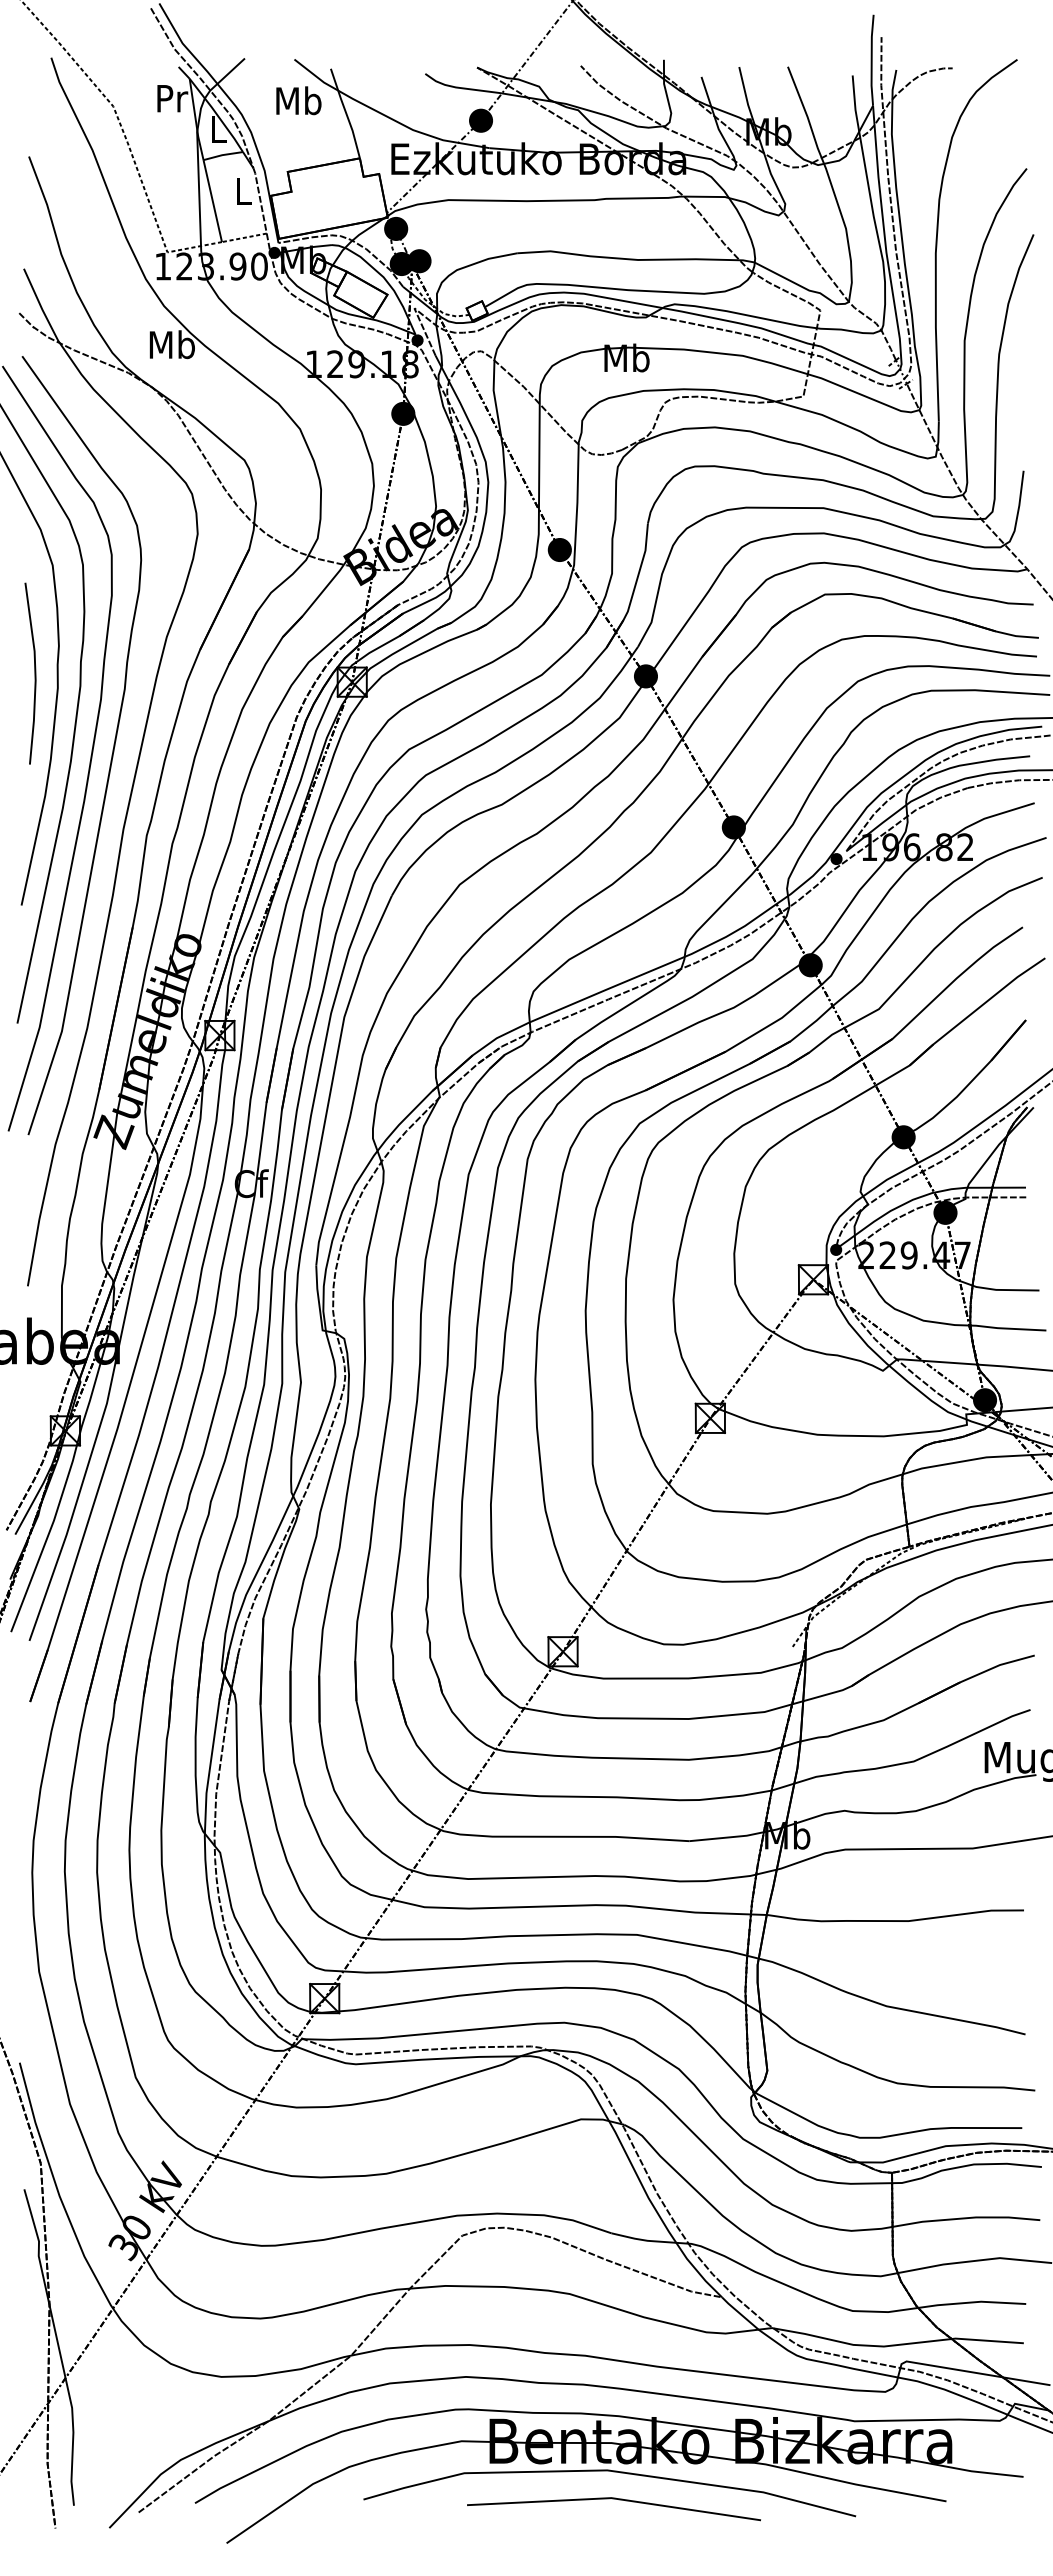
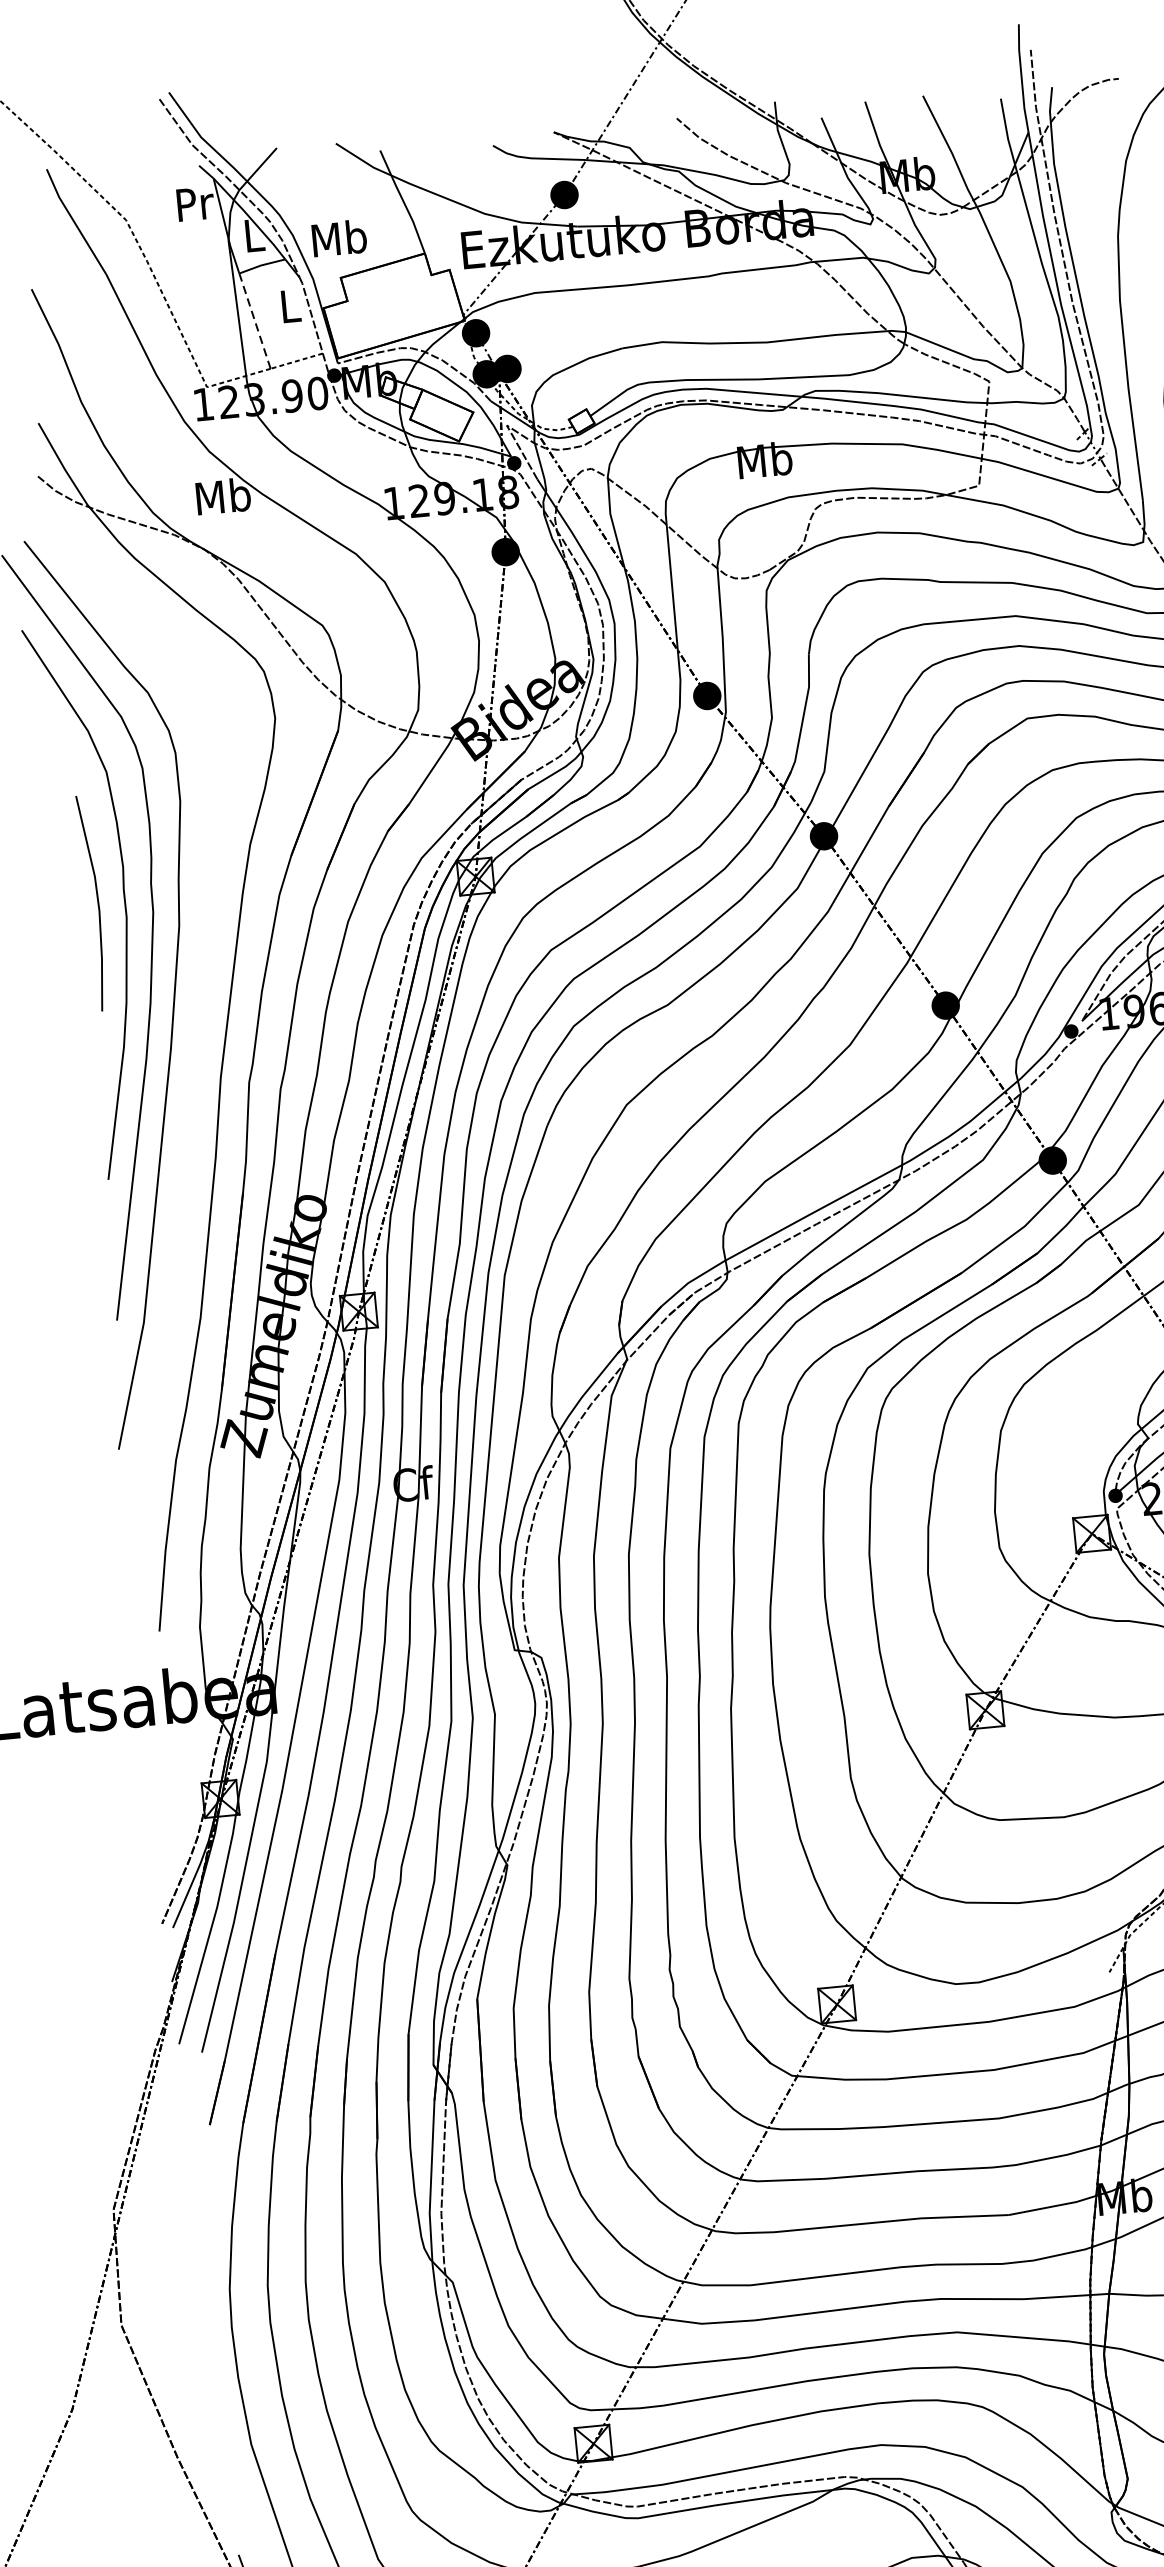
text: (298, 100) -> (339, 238), moved
line: (212, 201) -> (254, 321), solid -> dashed
curve: (112, 749) -> (198, 984), removed

